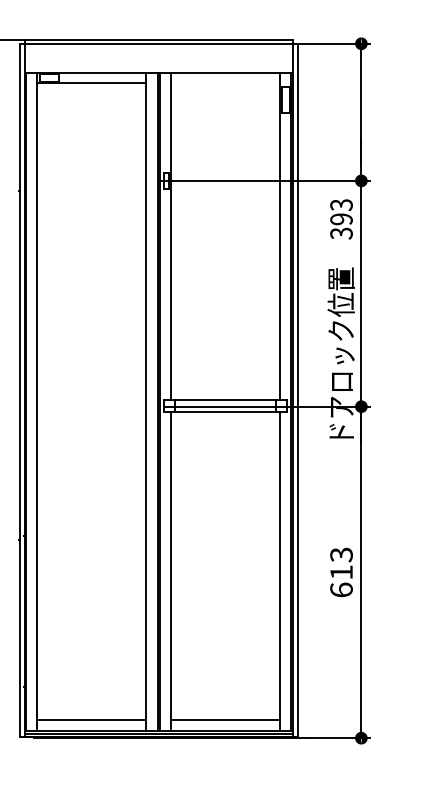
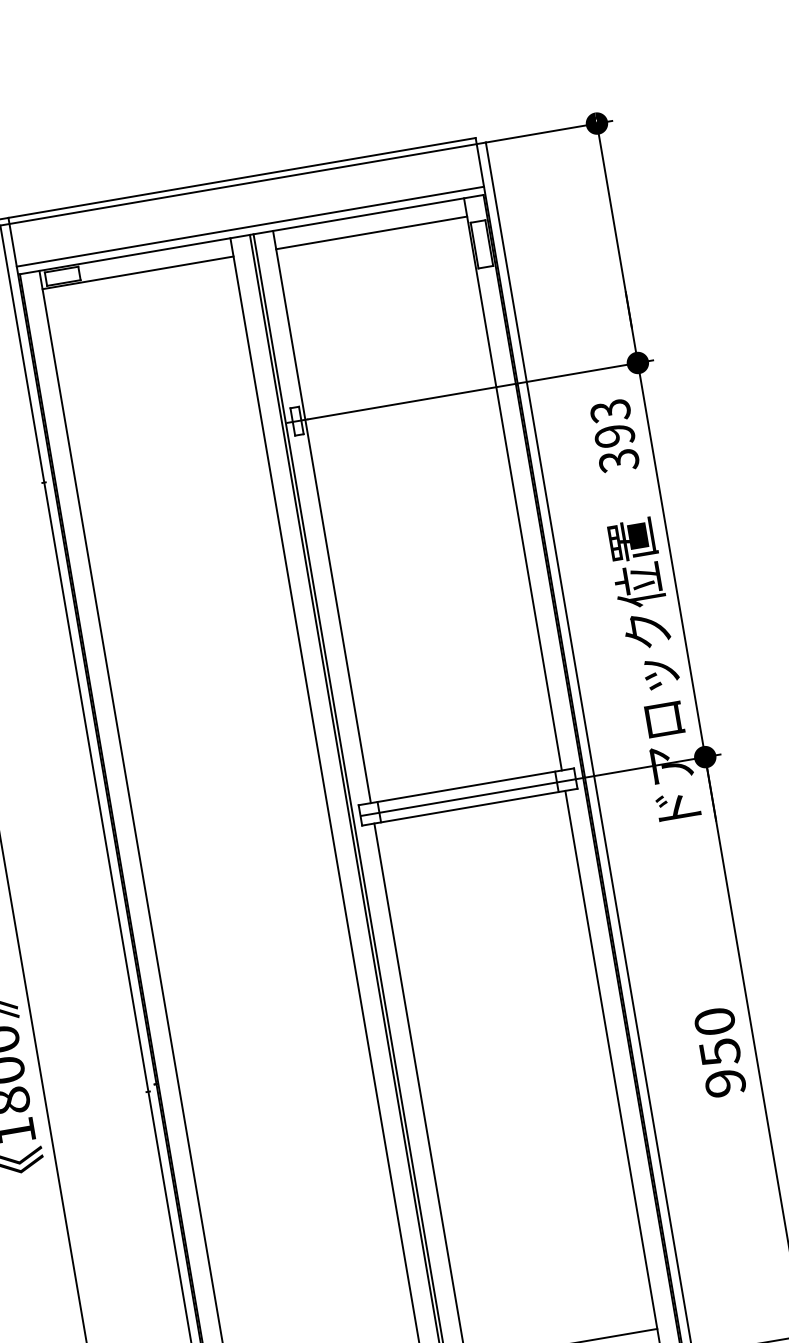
line: (158, 68) -> (250, 227), added
line: (225, 83) -> (371, 233), added
text: (341, 572) -> (720, 1052), 613 -> 950

